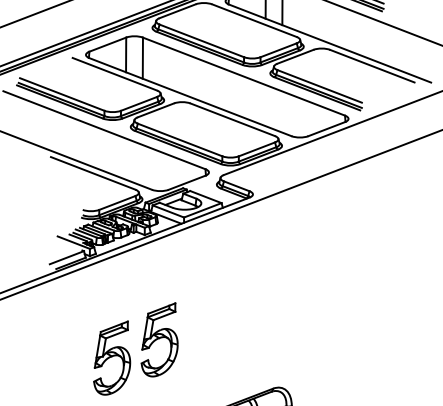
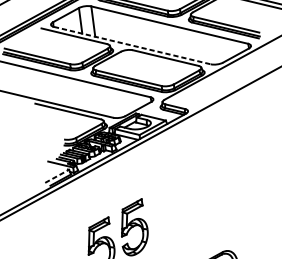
line: (190, 97) -> (132, 45), solid -> dashed
line: (67, 257) -> (57, 176), solid -> dashed

